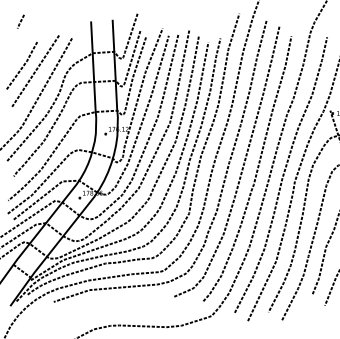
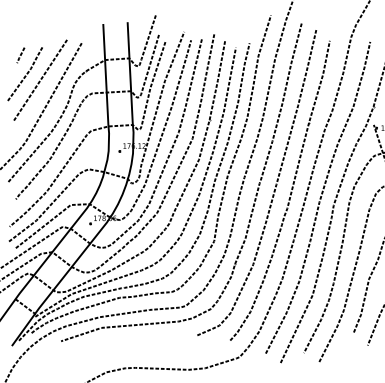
line: (20, 21) -> (20, 55), moved

